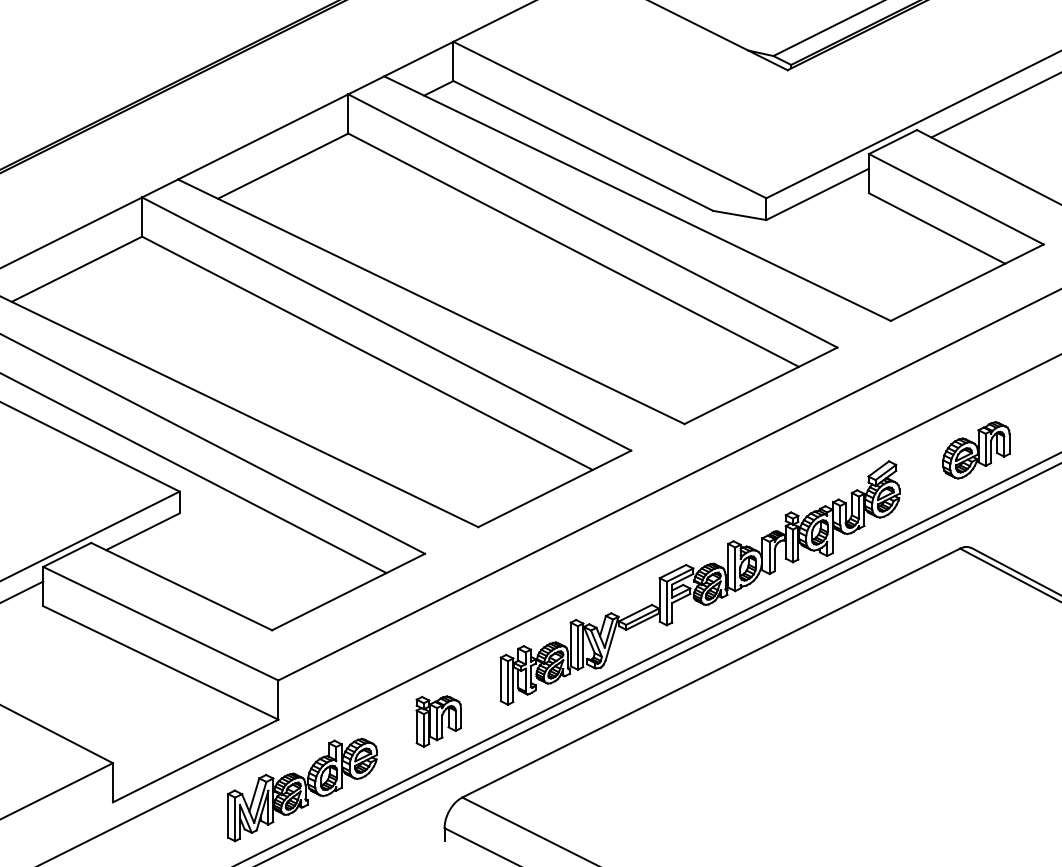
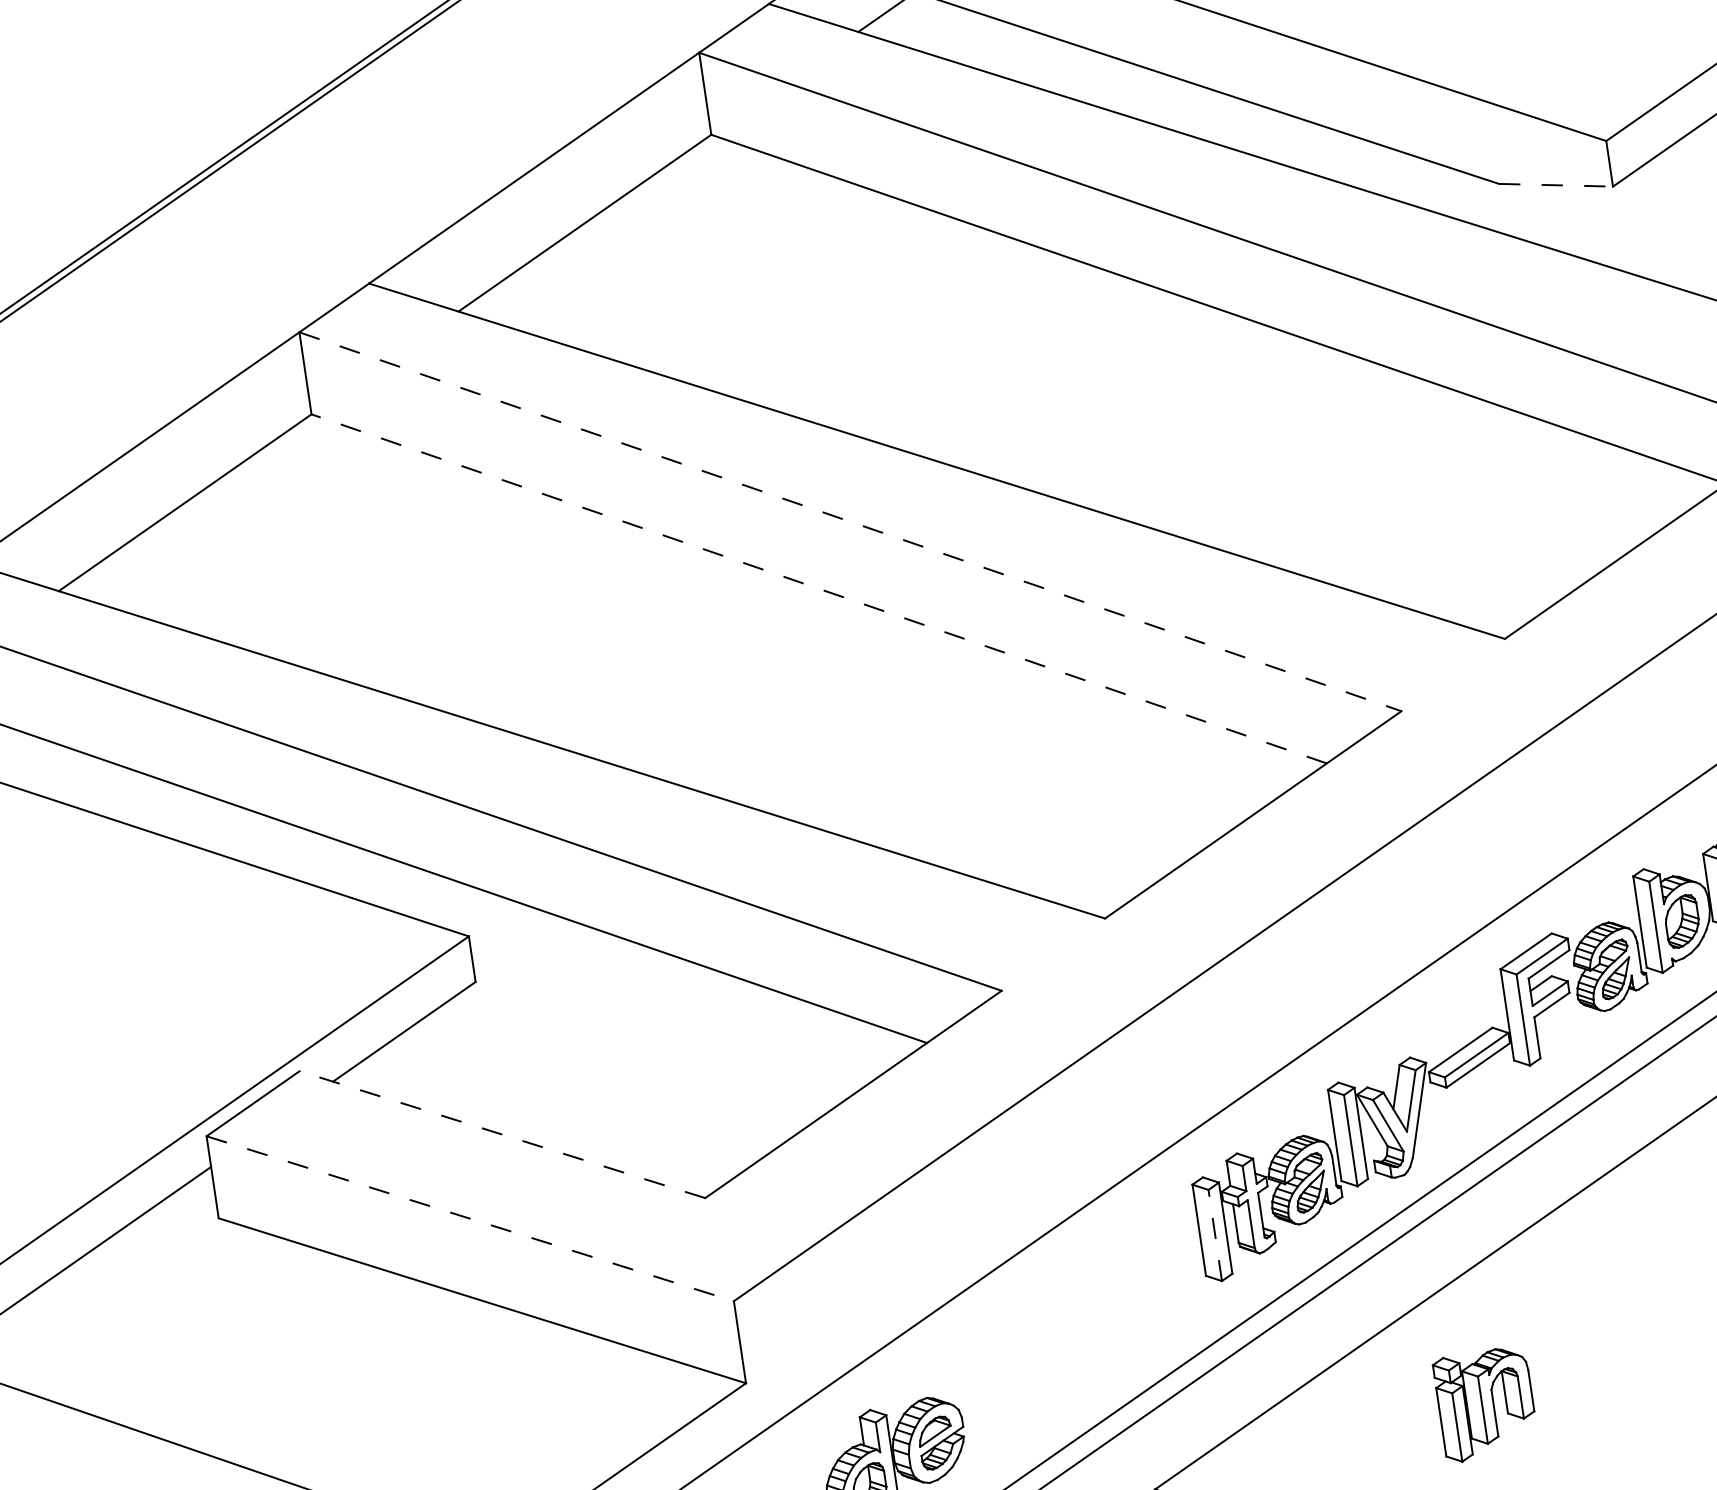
line: (739, 215) -> (1555, 185), solid -> dashed
line: (387, 324) -> (852, 522), solid -> dashed
line: (367, 353) -> (819, 589), solid -> dashed
line: (181, 586) -> (502, 1134), solid -> dashed
line: (160, 623) -> (469, 1218), solid -> dashed
line: (507, 682) -> (1214, 1234), solid -> dashed
part: (438, 721) -> (1485, 1404), moved

